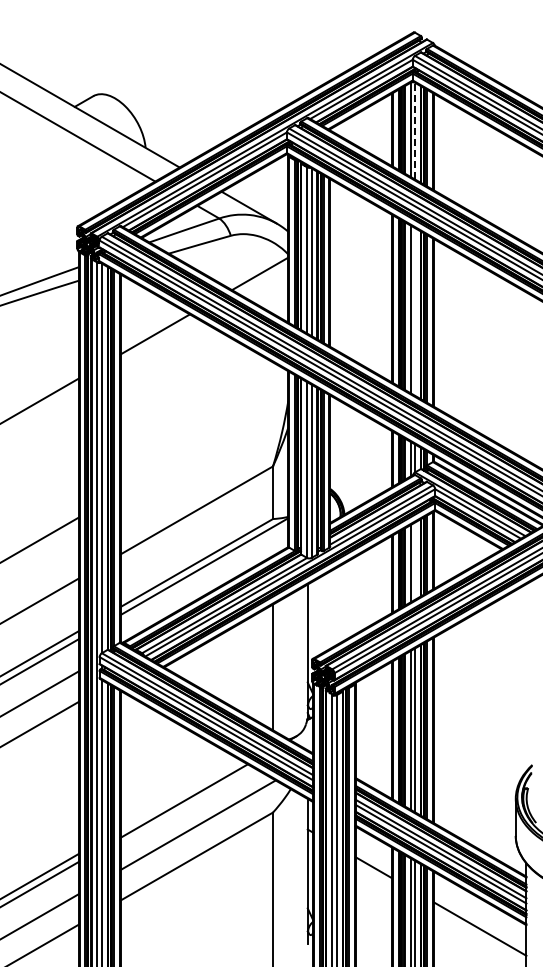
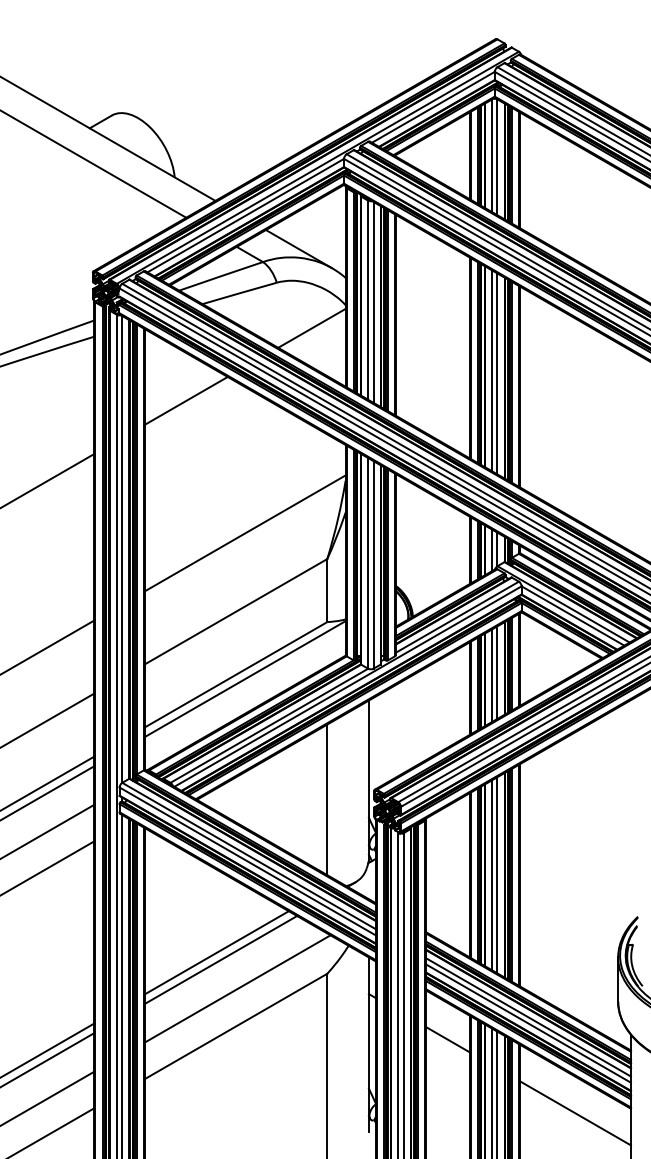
line: (415, 130) -> (498, 156), dashed -> solid
line: (415, 311) -> (498, 373), added
line: (204, 444) -> (245, 532), added
line: (415, 560) -> (498, 671), added
line: (180, 794) -> (216, 952), added

